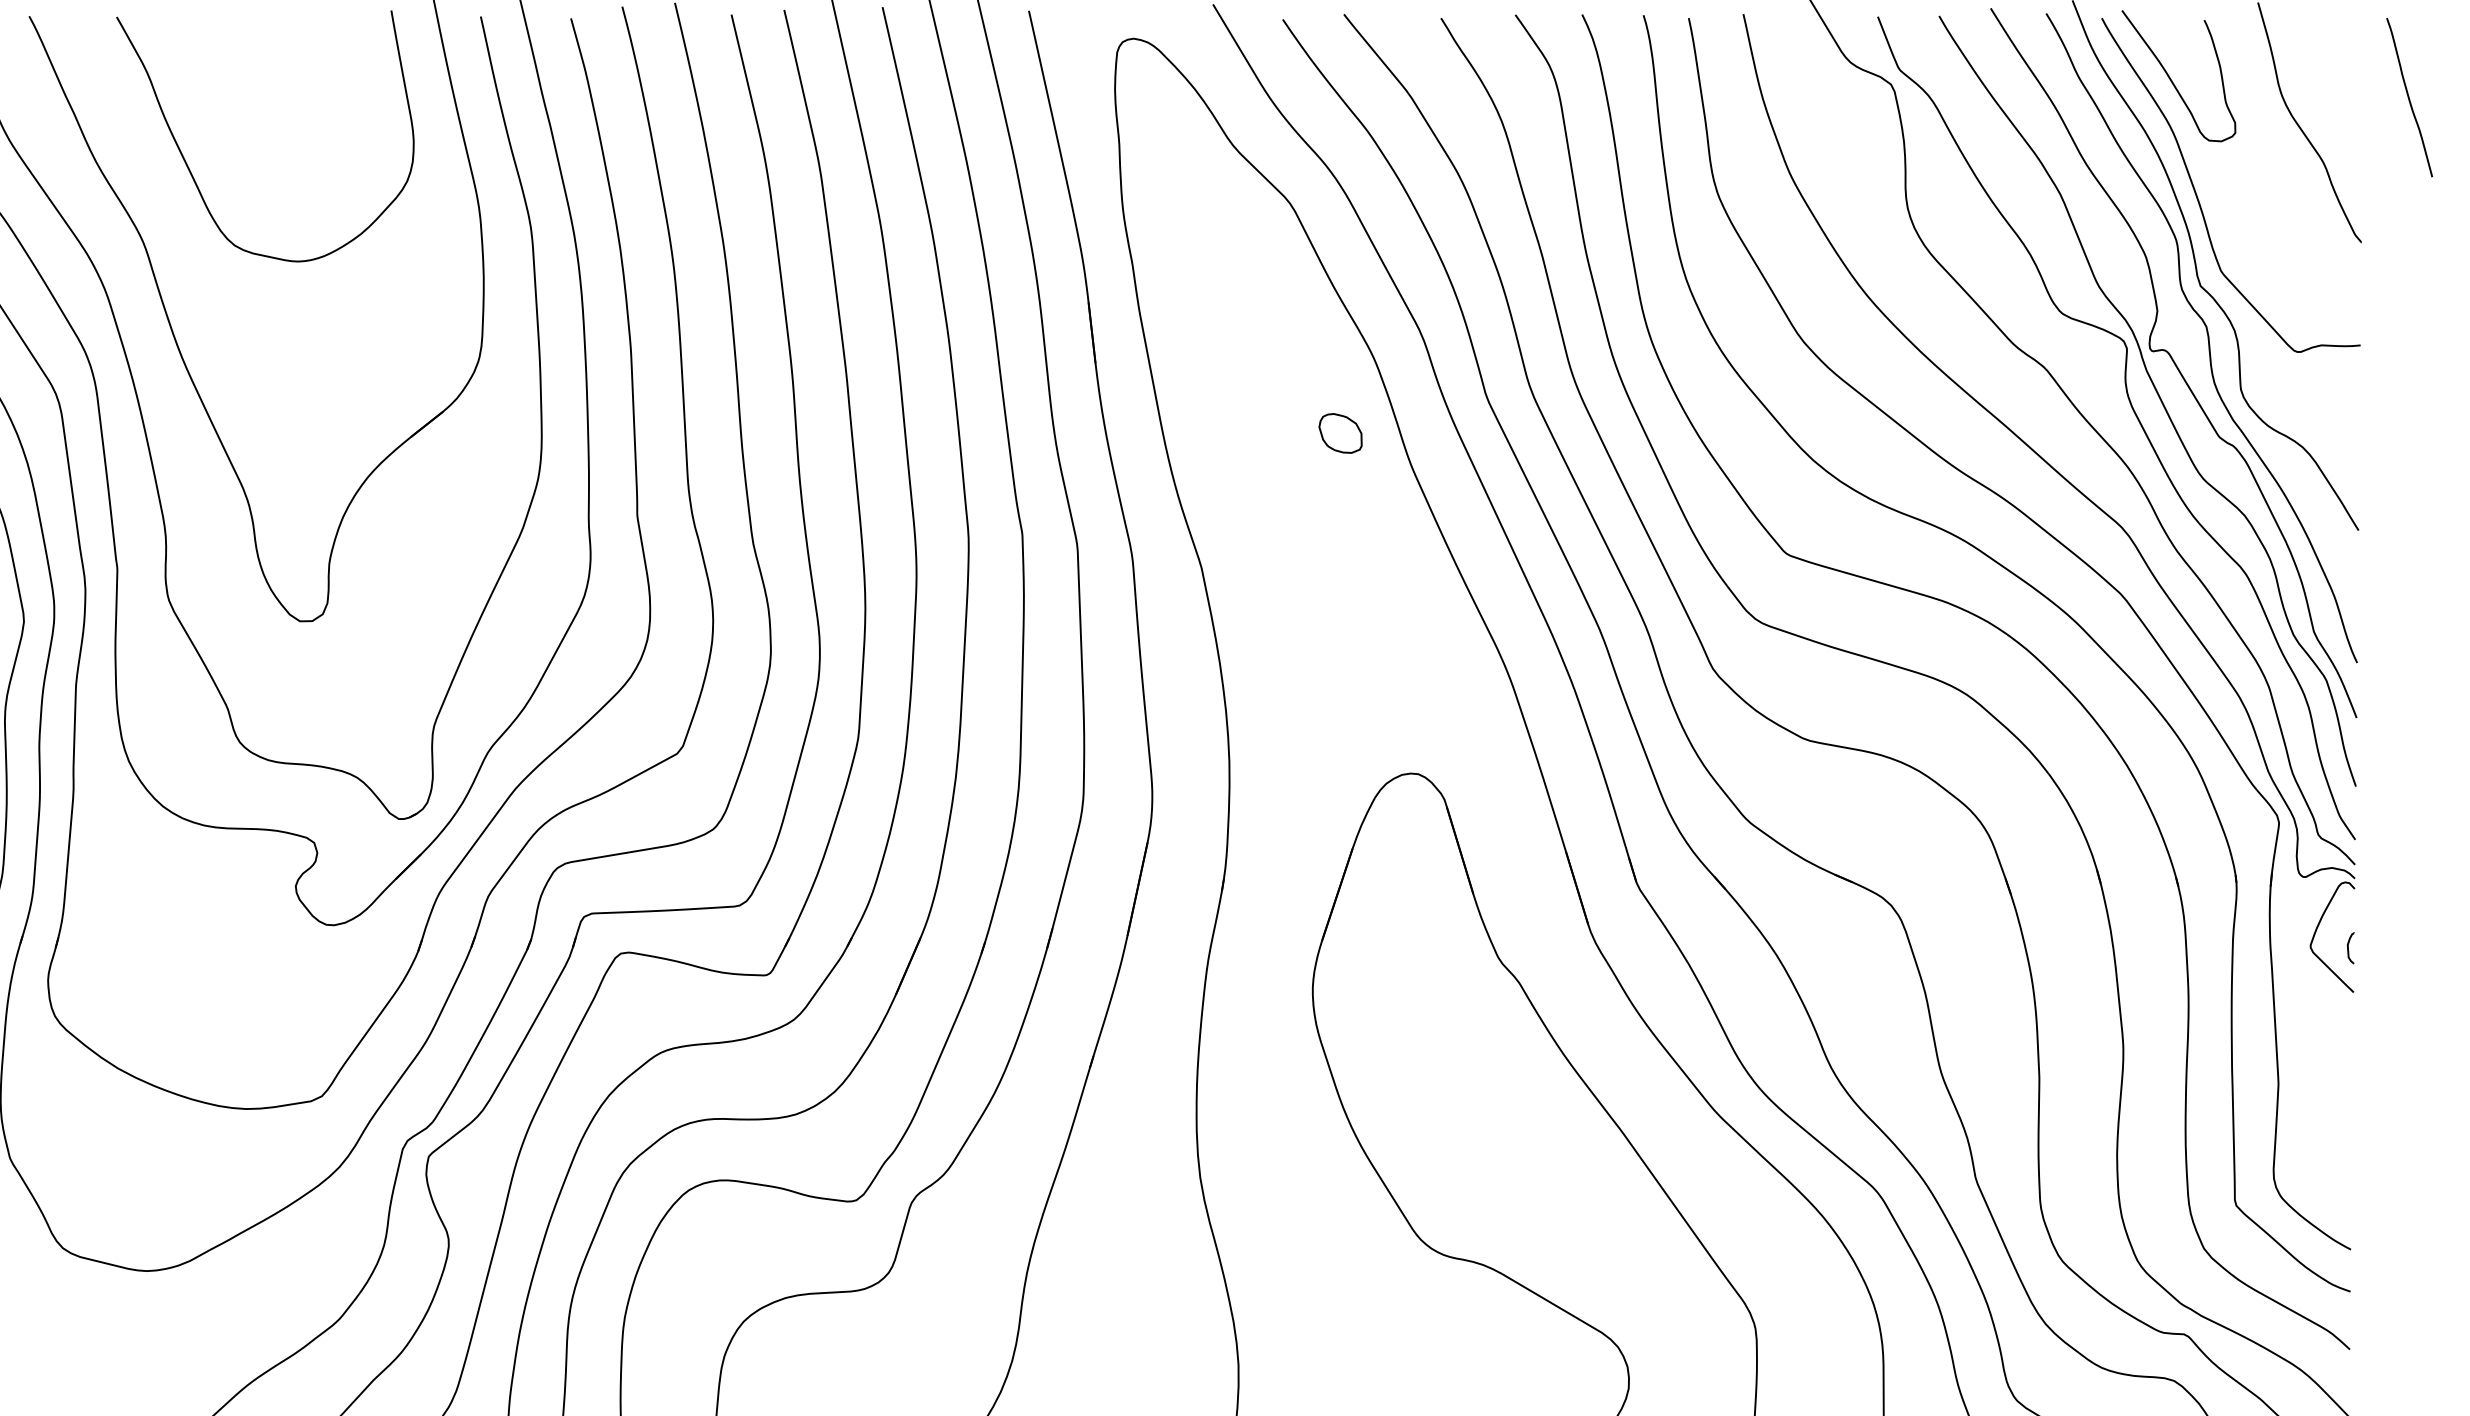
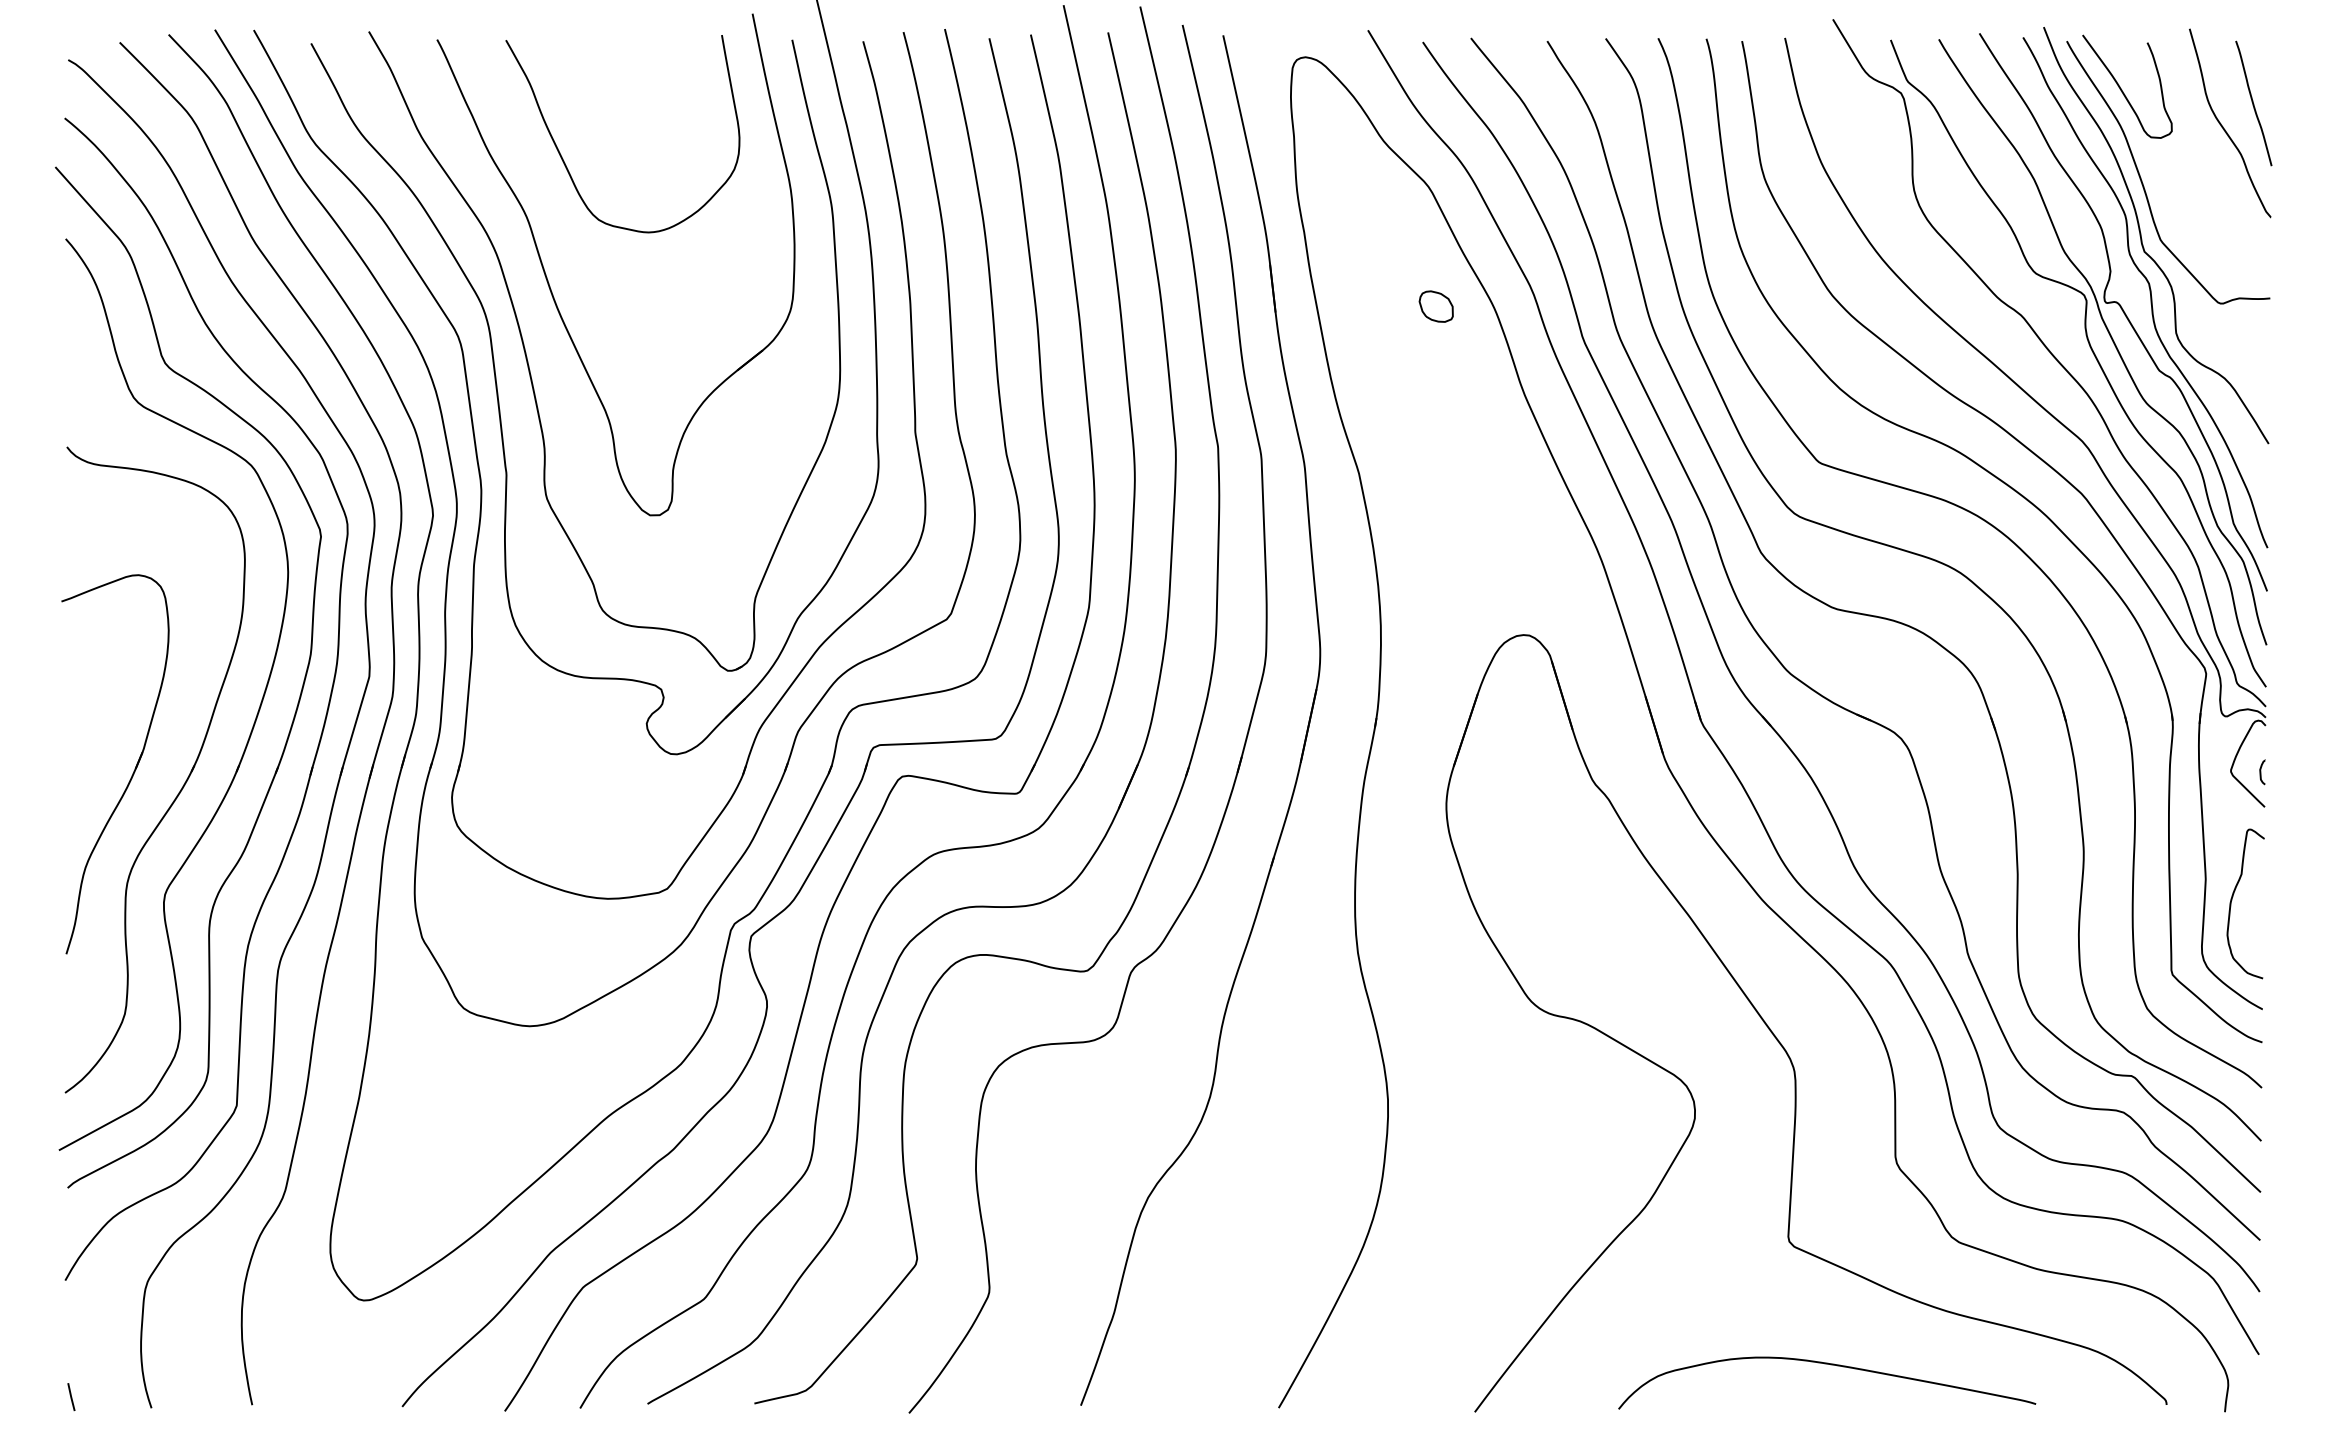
curve: (2409, 97) -> (2253, 103), moved
part: (1339, 433) -> (1435, 306), moved
curve: (2312, 1111) -> (2232, 900), added

